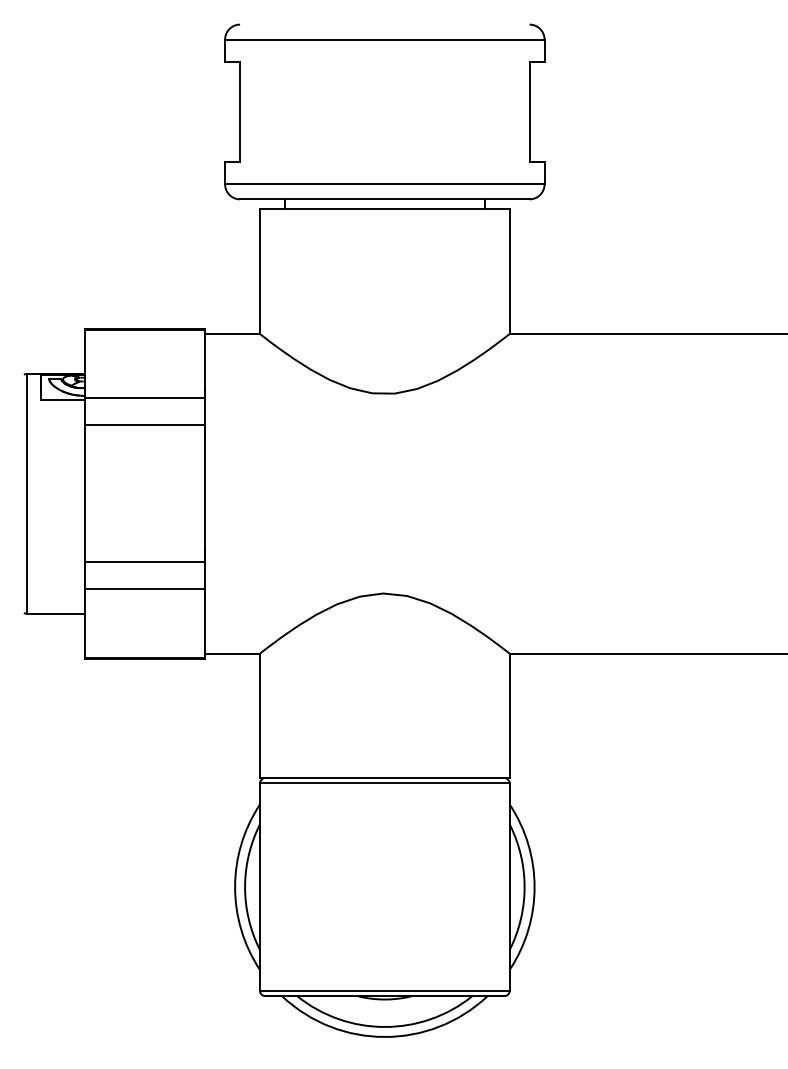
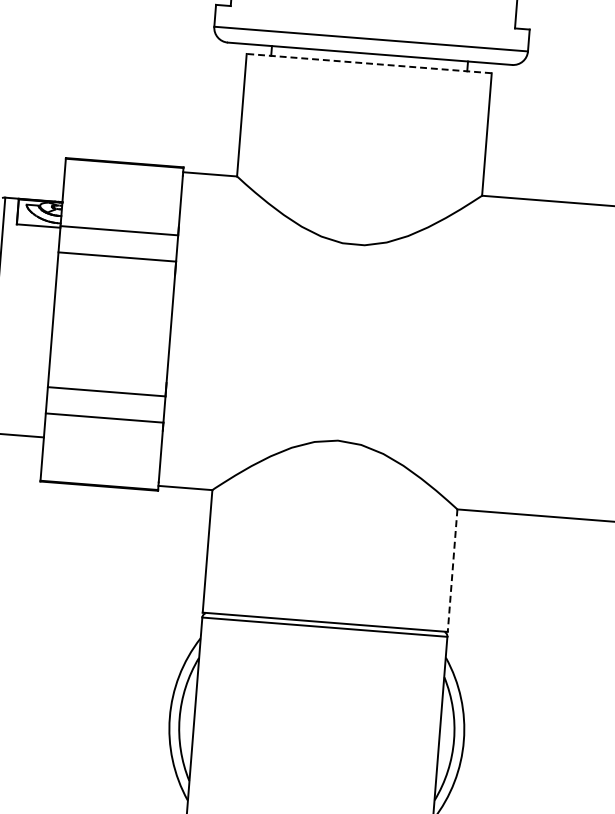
line: (384, 209) -> (368, 63), solid -> dashed
line: (509, 716) -> (452, 571), solid -> dashed

